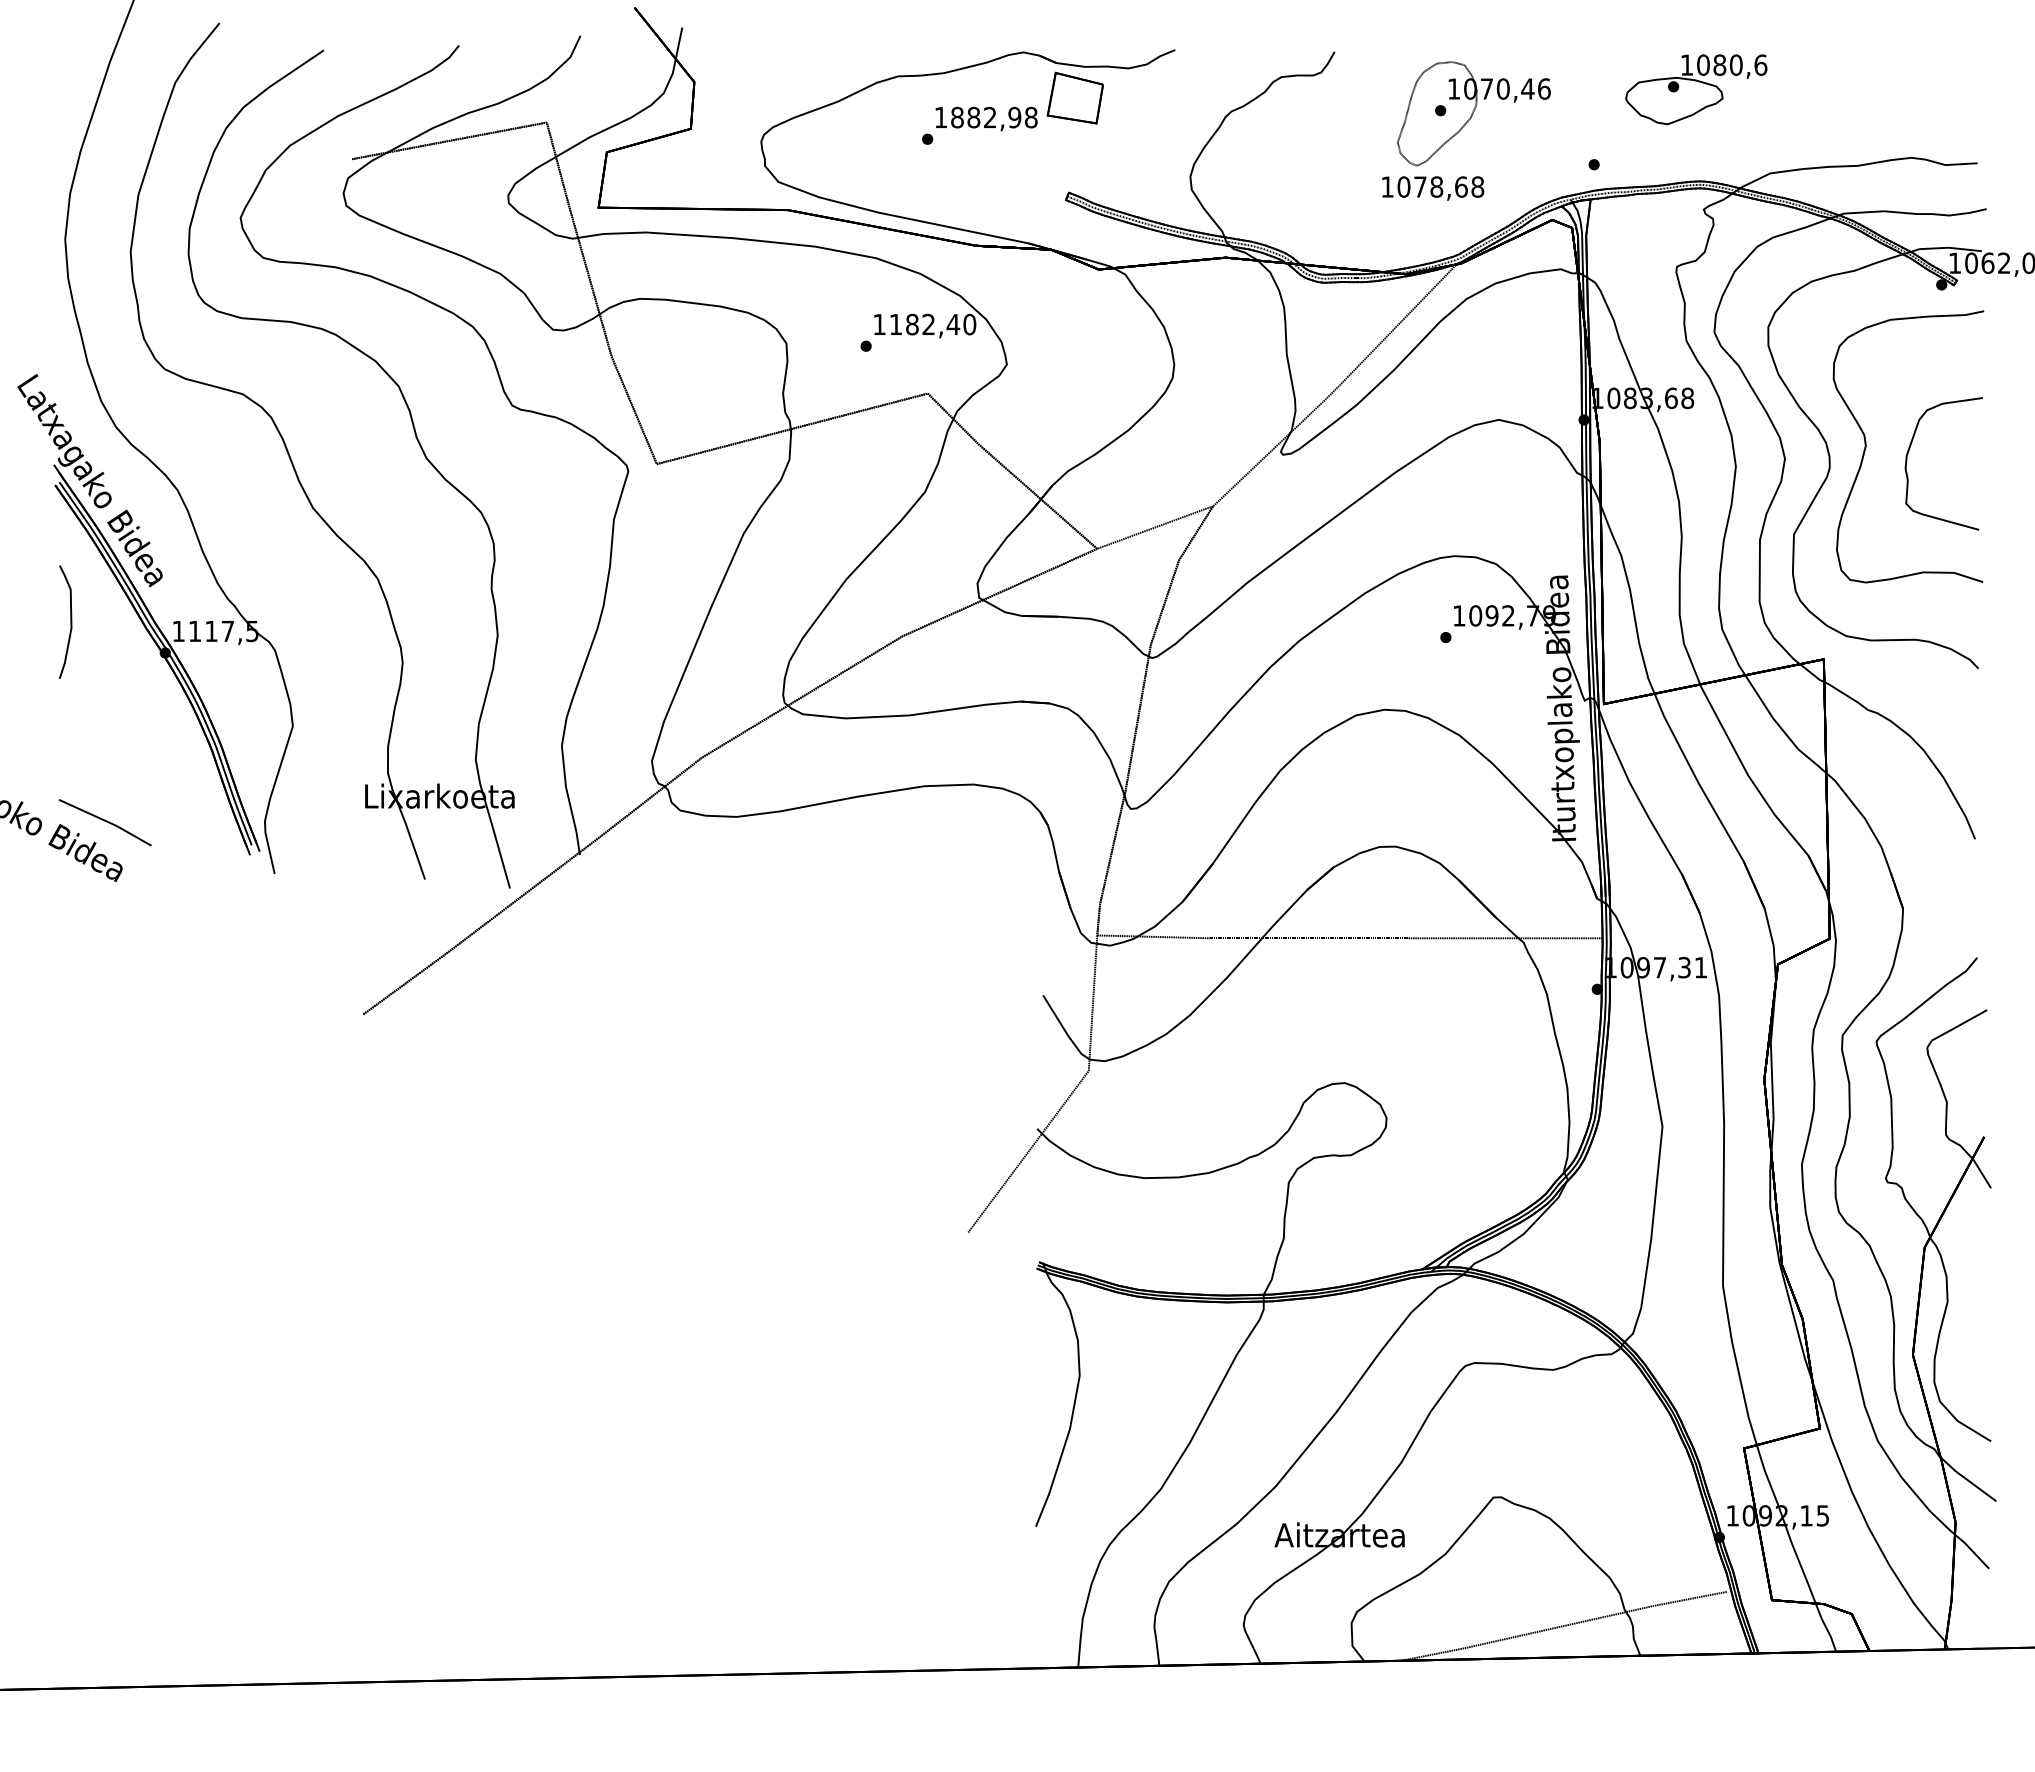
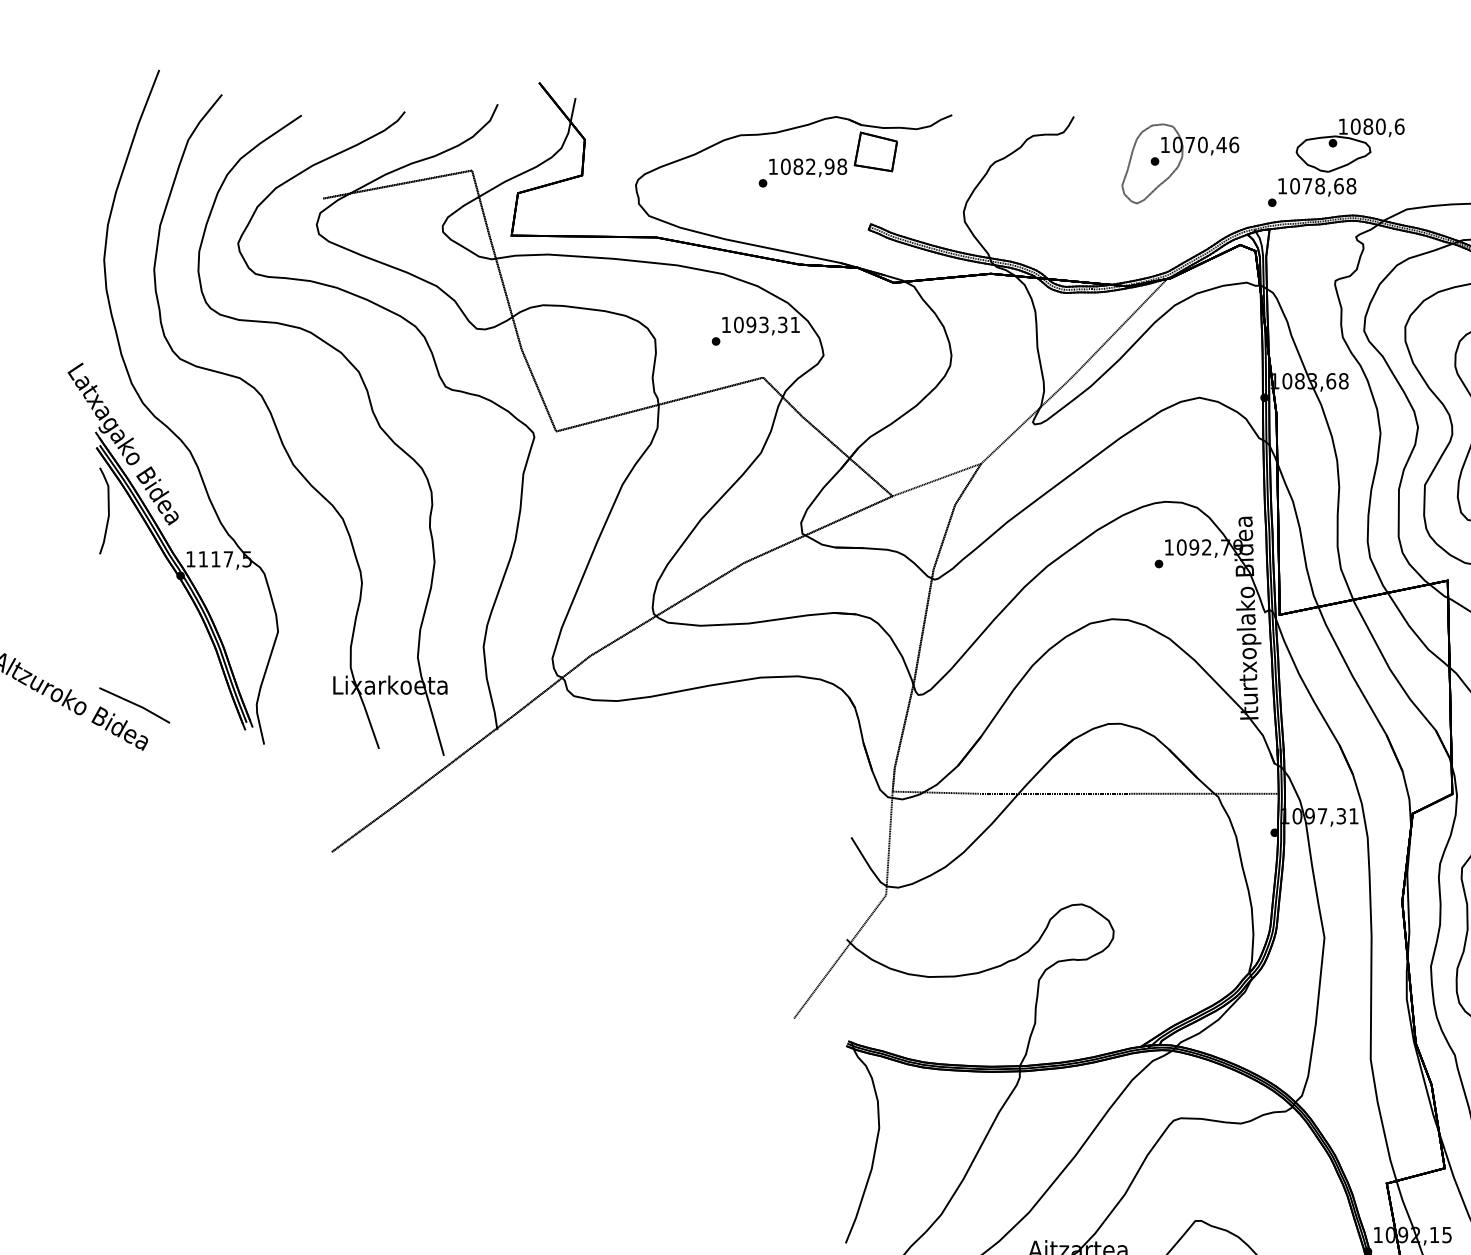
text: (957, 117) -> (785, 166), 1882,98 -> 1082,98
text: (1433, 188) -> (1317, 187), moved
text: (932, 324) -> (766, 324), 1182,40 -> 1093,31
curve: (70, 621) -> (108, 510), moved

